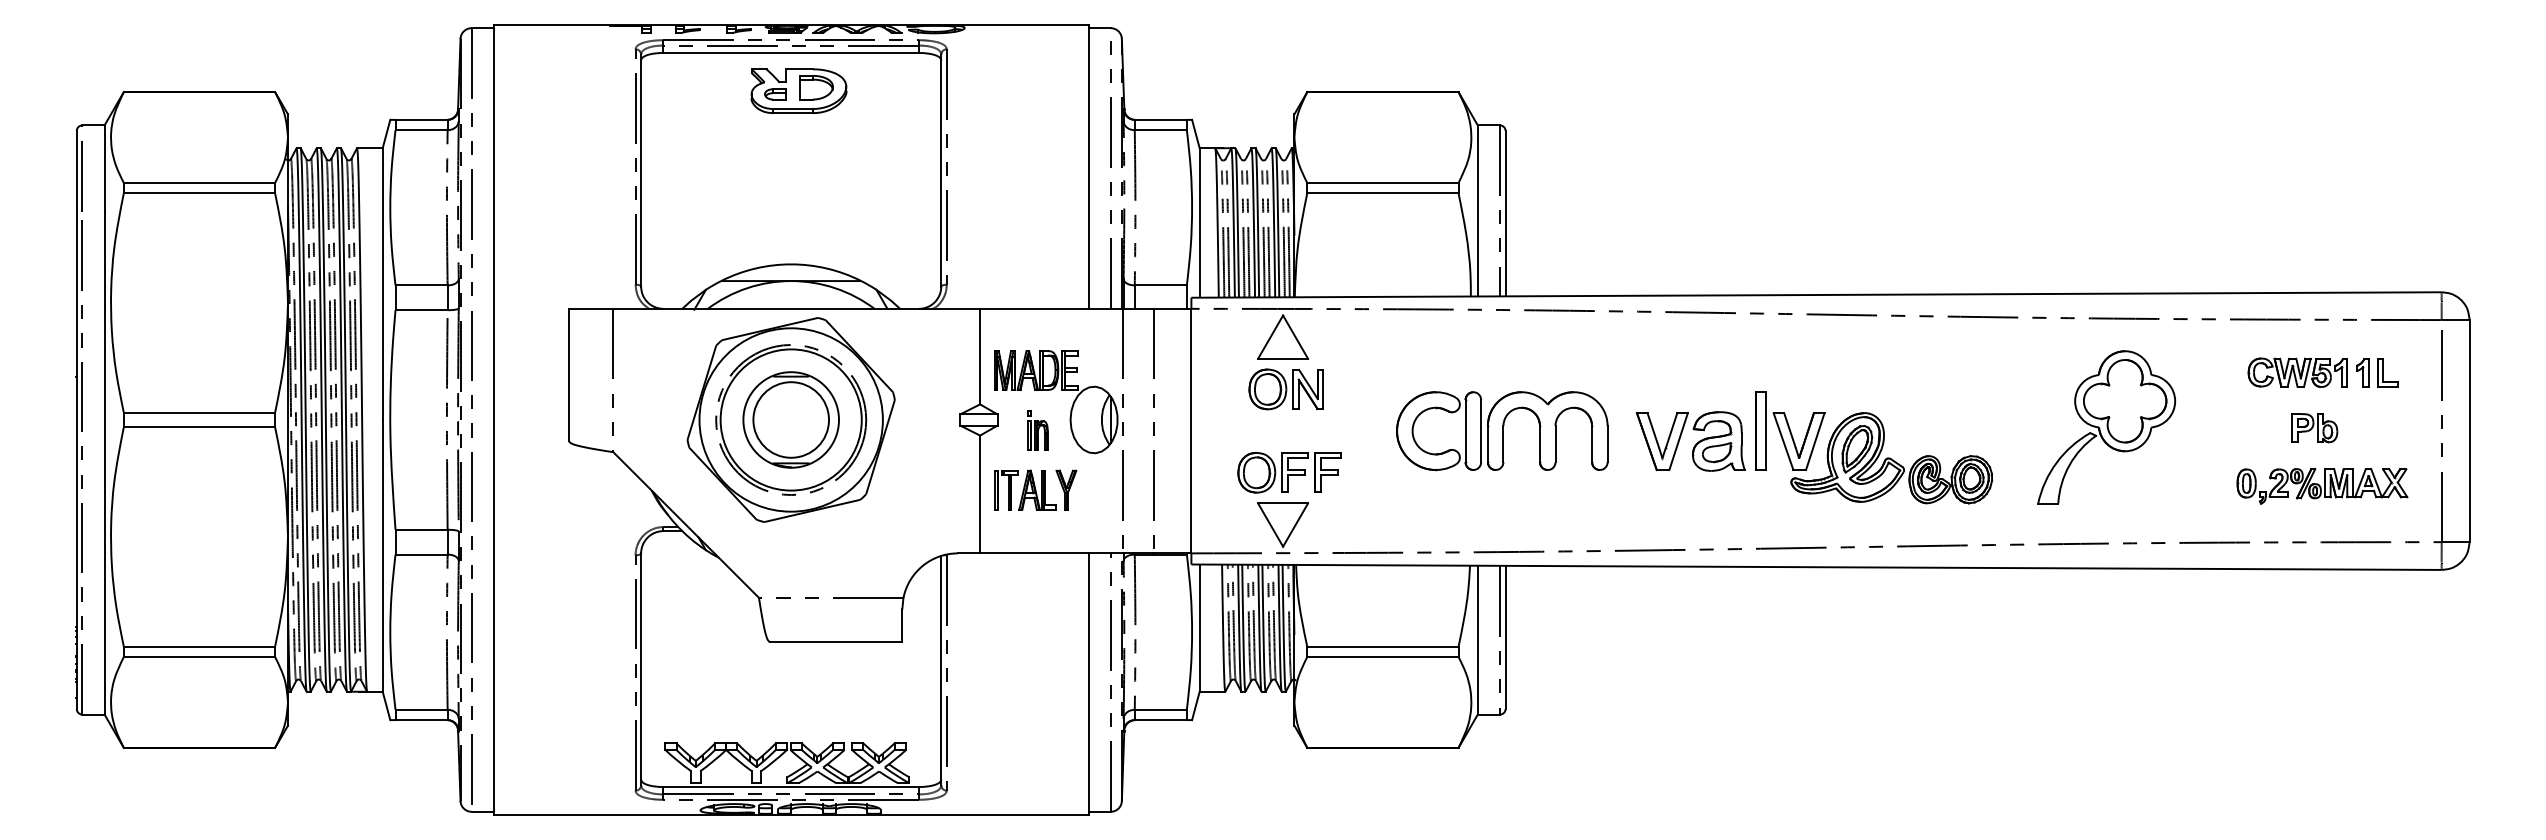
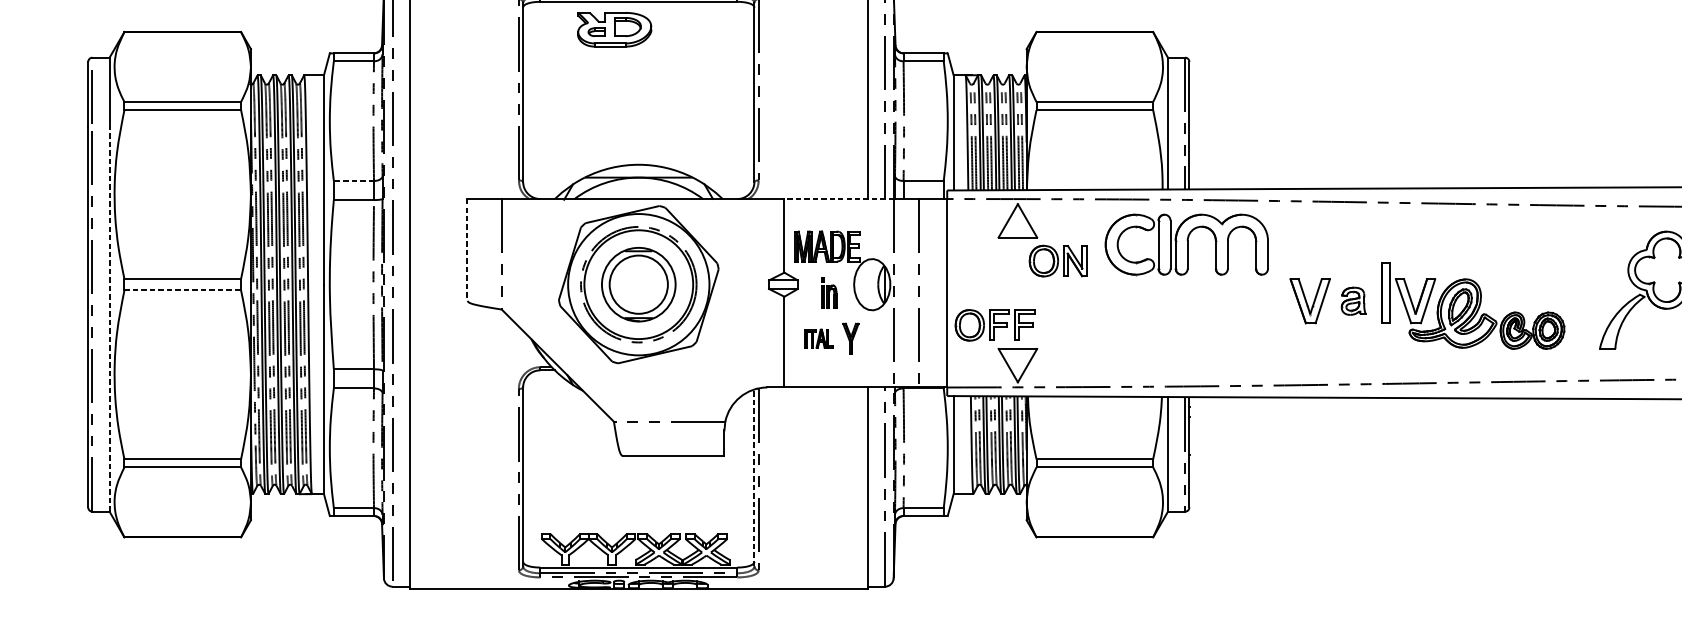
part: (798, 90) -> (614, 29), moved
line: (421, 285) -> (353, 181), solid -> dashed
line: (1050, 308) -> (838, 198), solid -> dashed
line: (568, 375) -> (467, 250), solid -> dashed
part: (1285, 389) -> (1057, 261), moved
line: (199, 427) -> (182, 290), solid -> dashed
part: (1502, 431) -> (1186, 245), moved
part: (1718, 441) -> (1353, 301), size x0.6
line: (104, 462) -> (109, 317), solid -> dashed
part: (1289, 472) -> (995, 325), moved
part: (1025, 489) -> (819, 338), size x0.6
line: (941, 670) -> (754, 477), solid -> dashed

